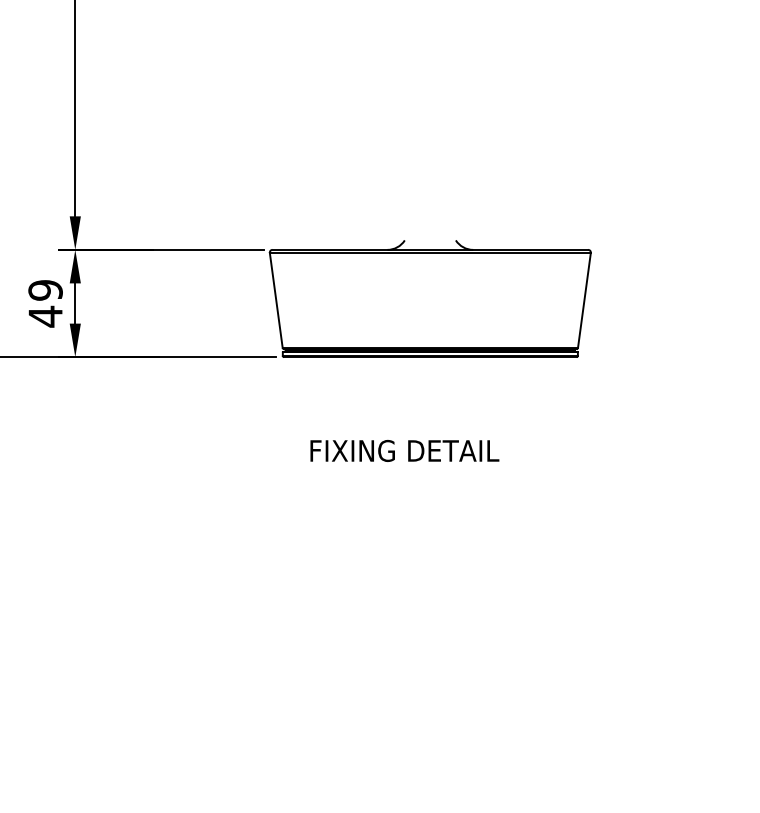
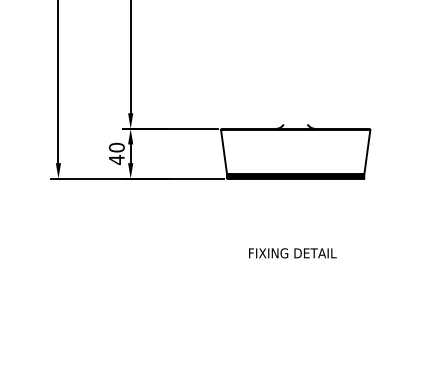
text: (44, 289) -> (116, 147), 49 -> 40
text: (404, 451) -> (292, 253), moved

